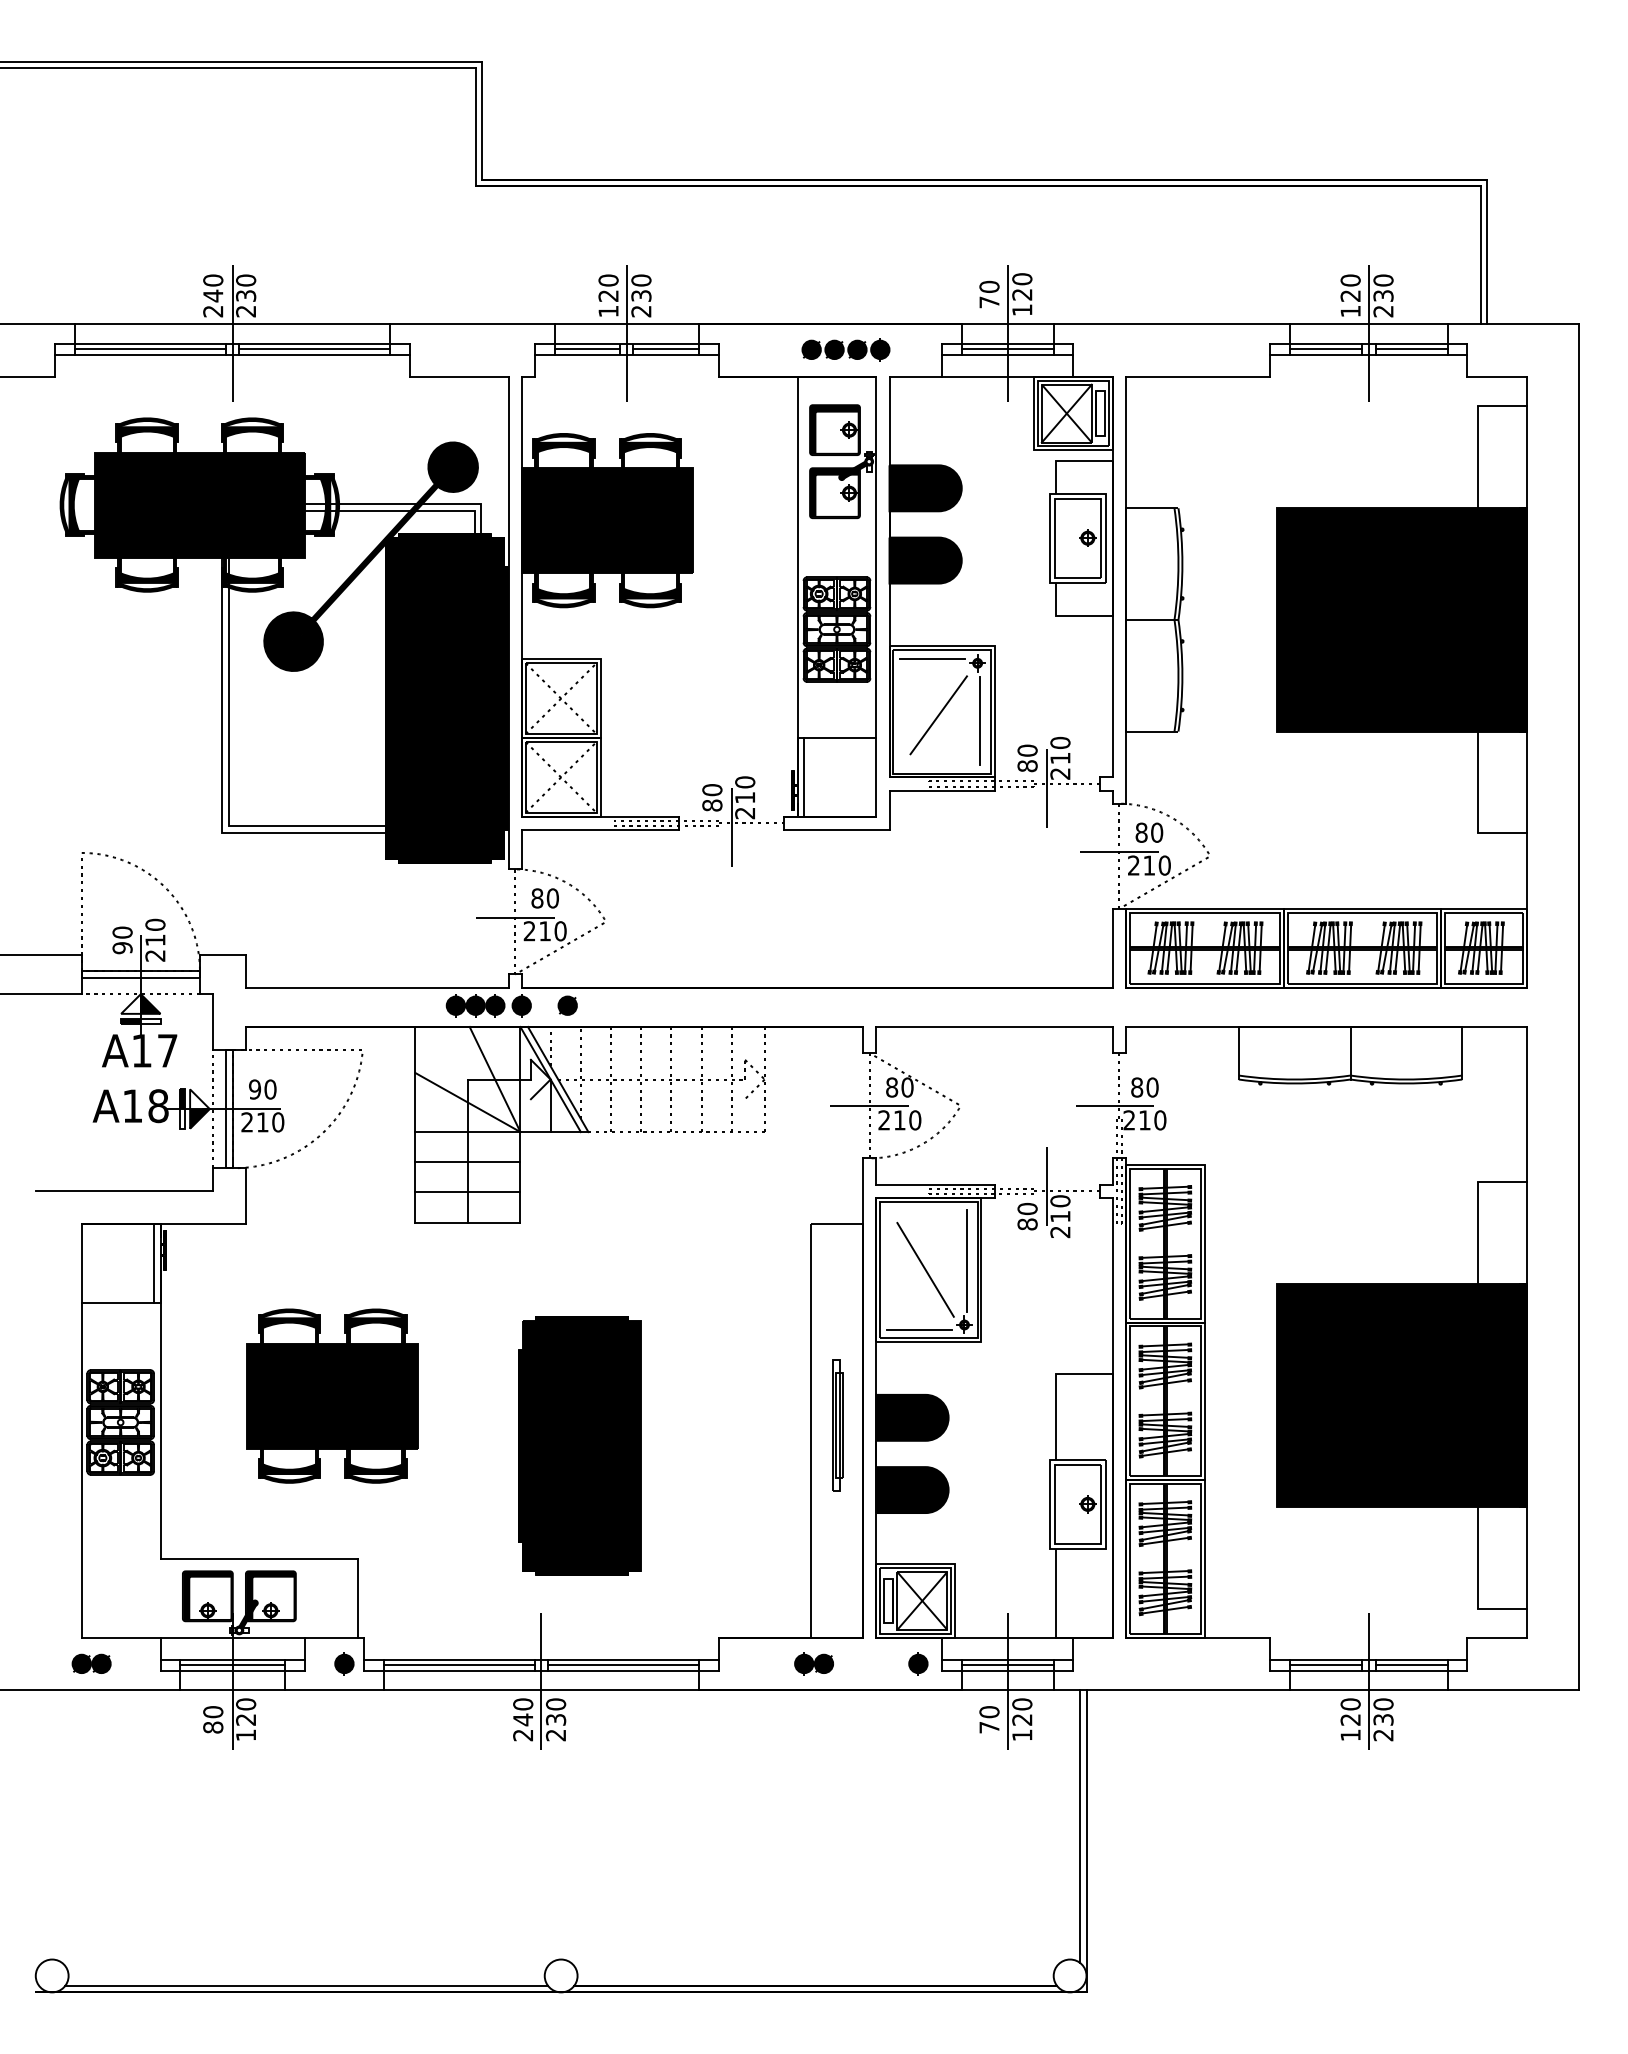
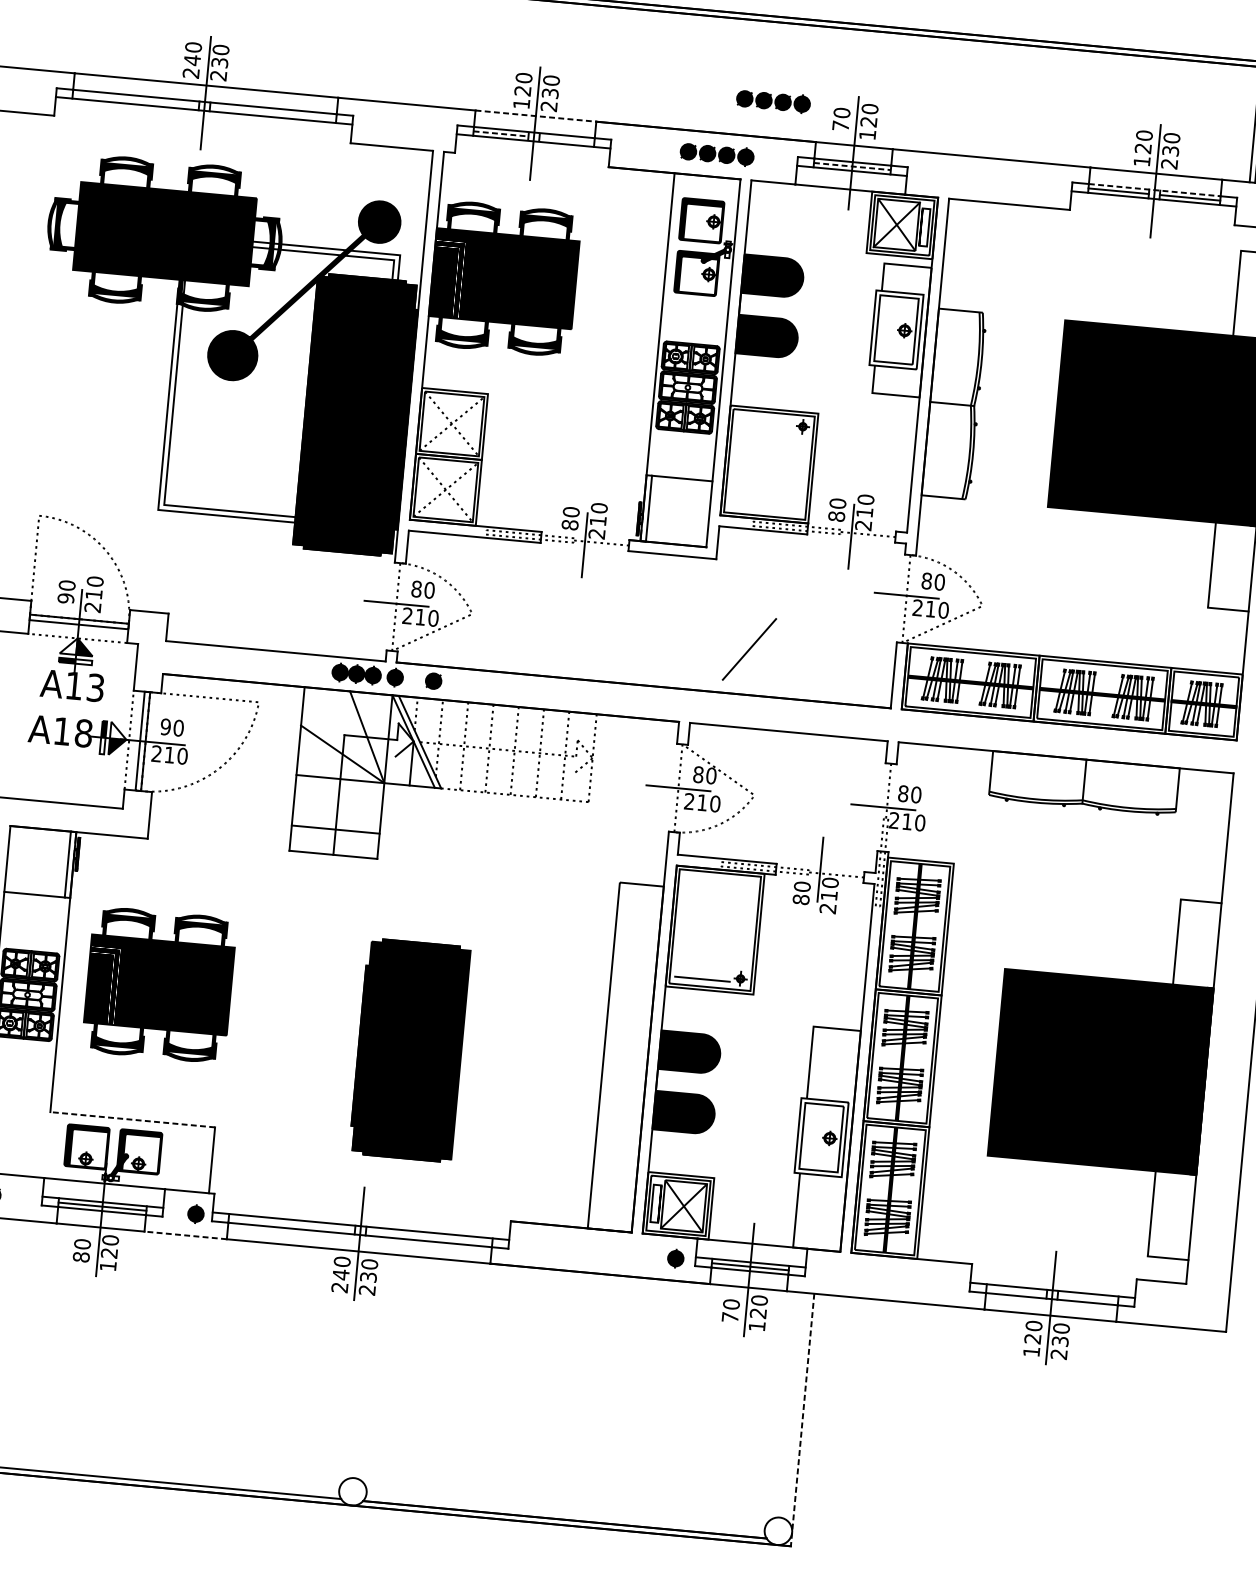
part: (906, 280) -> (773, 101), added
line: (627, 324) -> (536, 116), solid -> dashed
line: (1368, 344) -> (1154, 190), solid -> dashed
line: (150, 349) -> (135, 100), removed
line: (314, 349) -> (272, 112), removed
line: (587, 349) -> (501, 134), solid -> dashed
line: (666, 349) -> (567, 140), removed
line: (1007, 349) -> (852, 166), solid -> dashed
line: (932, 658) -> (765, 419), removed
line: (938, 715) -> (749, 649), moved
line: (979, 720) -> (800, 474), removed
text: (167, 1050) -> (95, 687), A17 -> A13
line: (467, 1162) -> (337, 804), removed
line: (966, 1260) -> (747, 925), removed
line: (925, 1269) -> (712, 929), removed
part: (332, 1395) -> (159, 984), moved
part: (837, 1425) -> (626, 1053), removed
line: (259, 1558) -> (133, 1119), solid -> dashed
part: (813, 1663) -> (588, 1250), removed
line: (458, 1665) -> (291, 1224), removed
line: (623, 1665) -> (429, 1237), removed
line: (1326, 1665) -> (1016, 1291), removed
line: (1411, 1665) -> (1087, 1298), removed
line: (334, 1690) -> (185, 1235), solid -> dashed
line: (1079, 1826) -> (797, 1407), removed
line: (1086, 1841) -> (802, 1420), solid -> dashed

